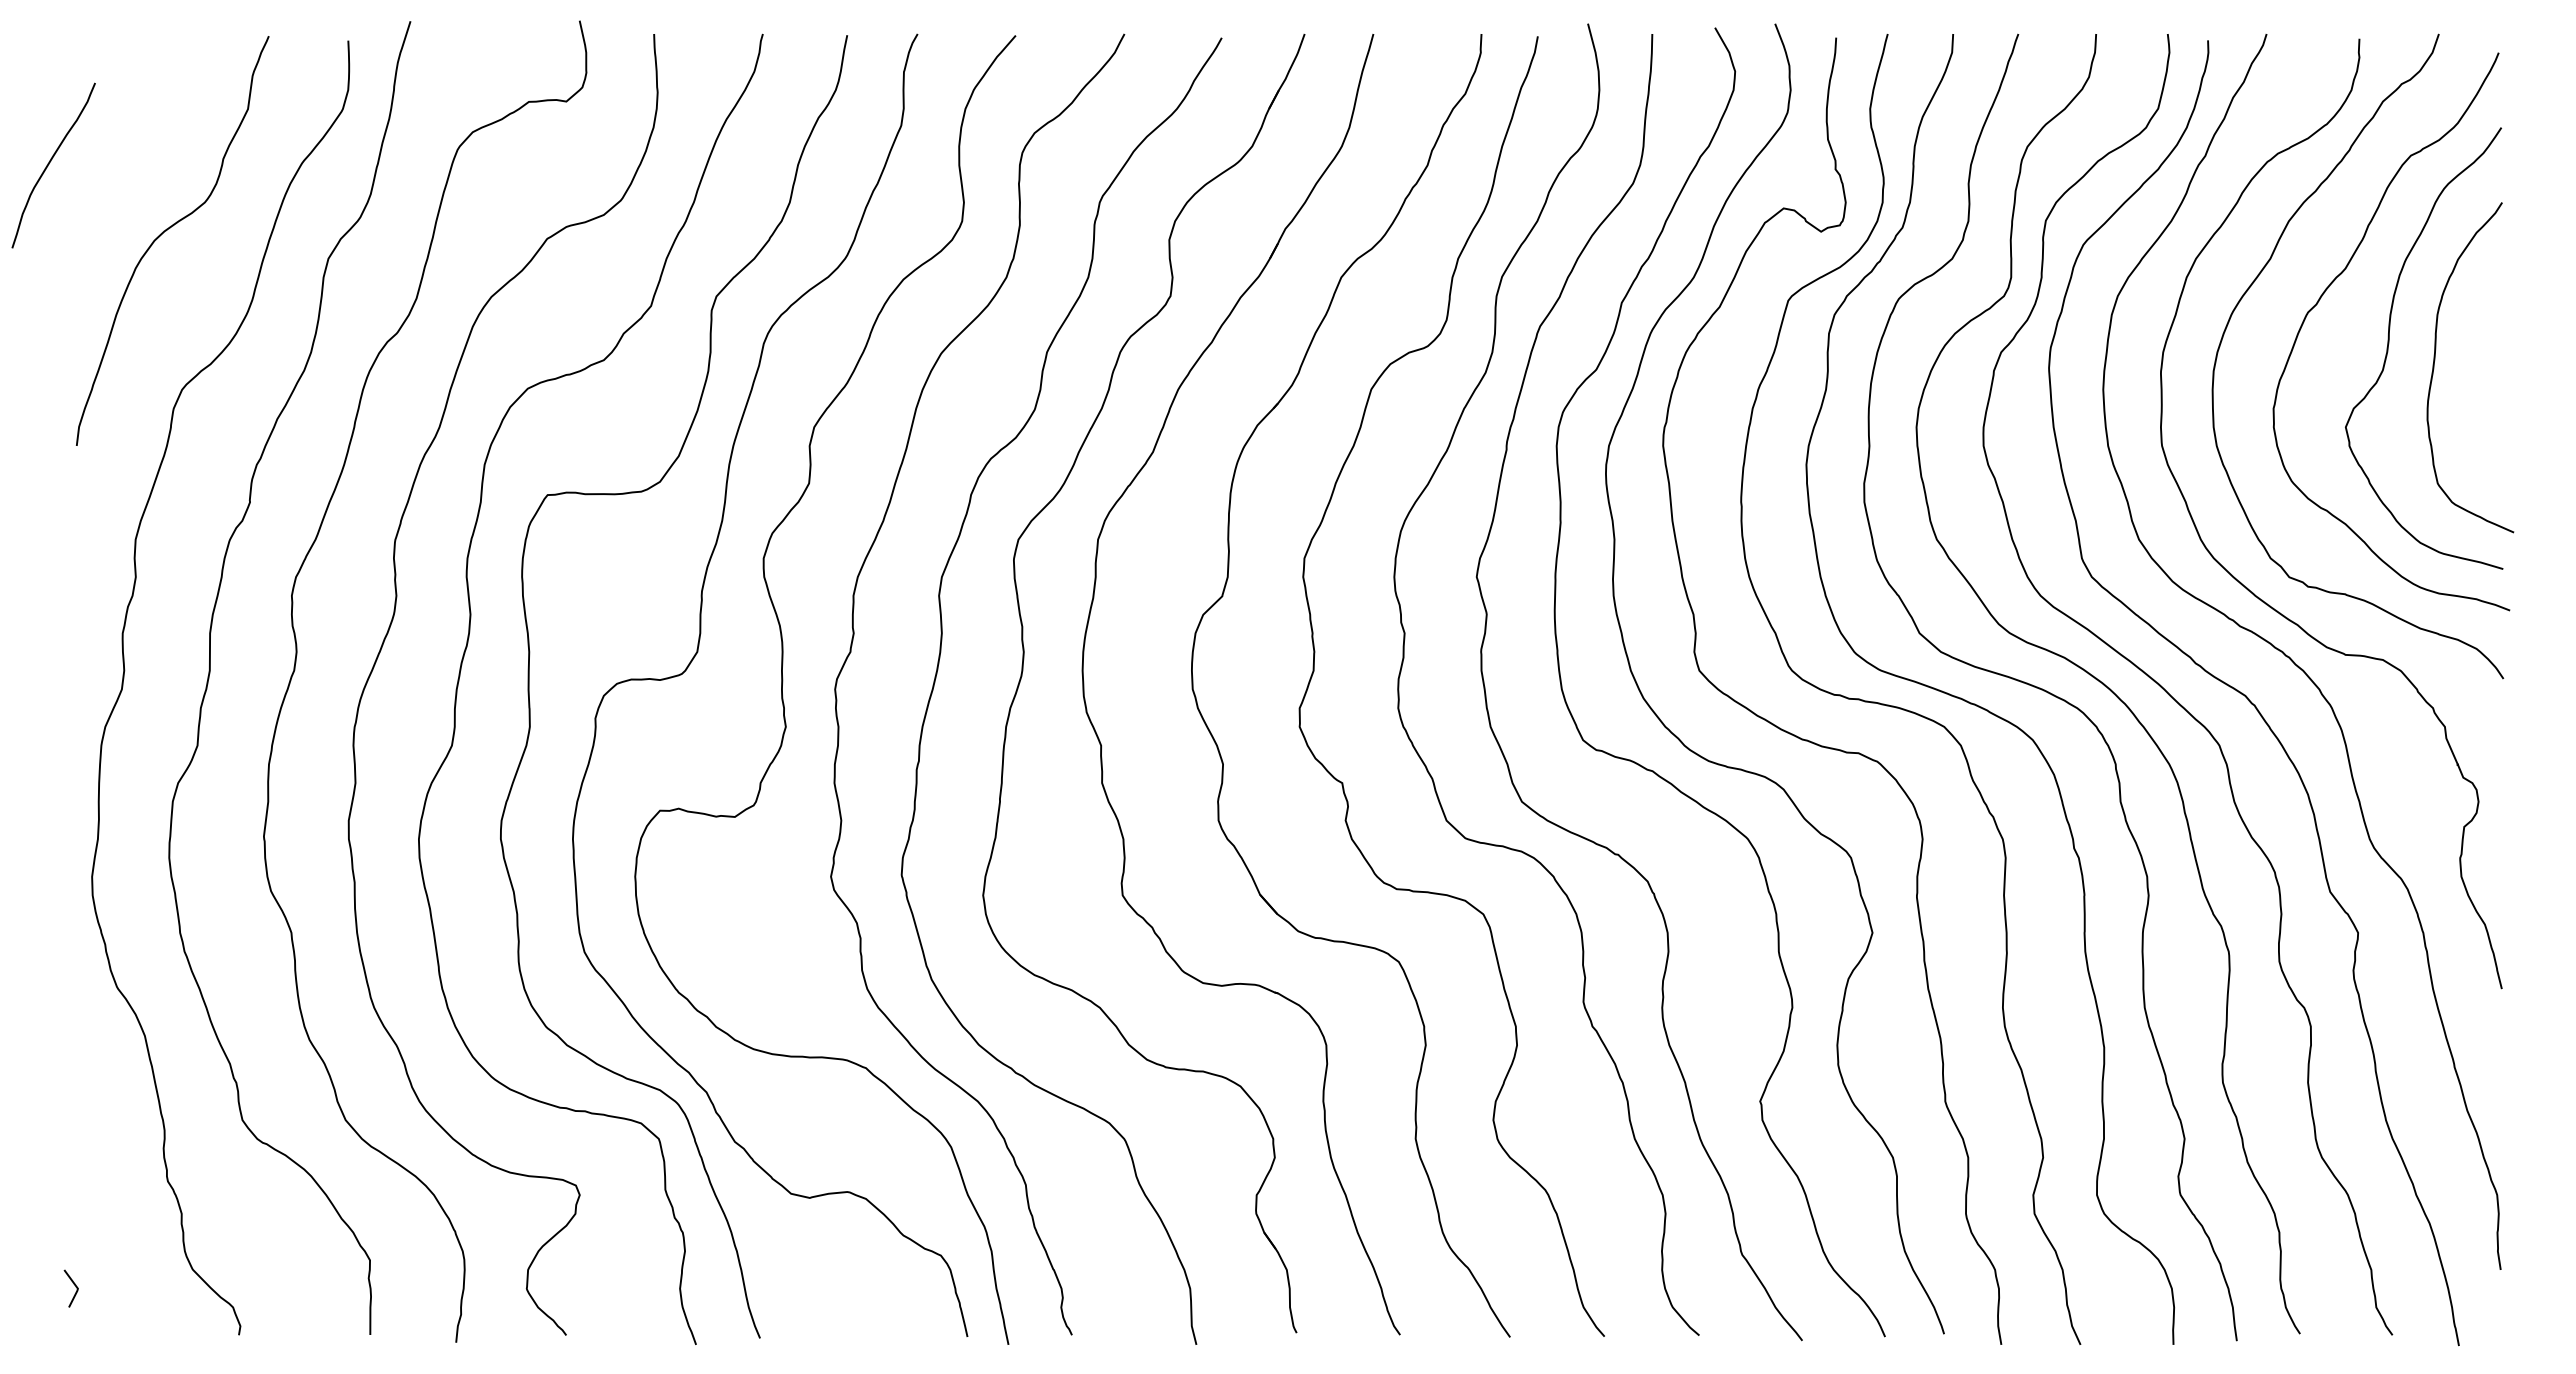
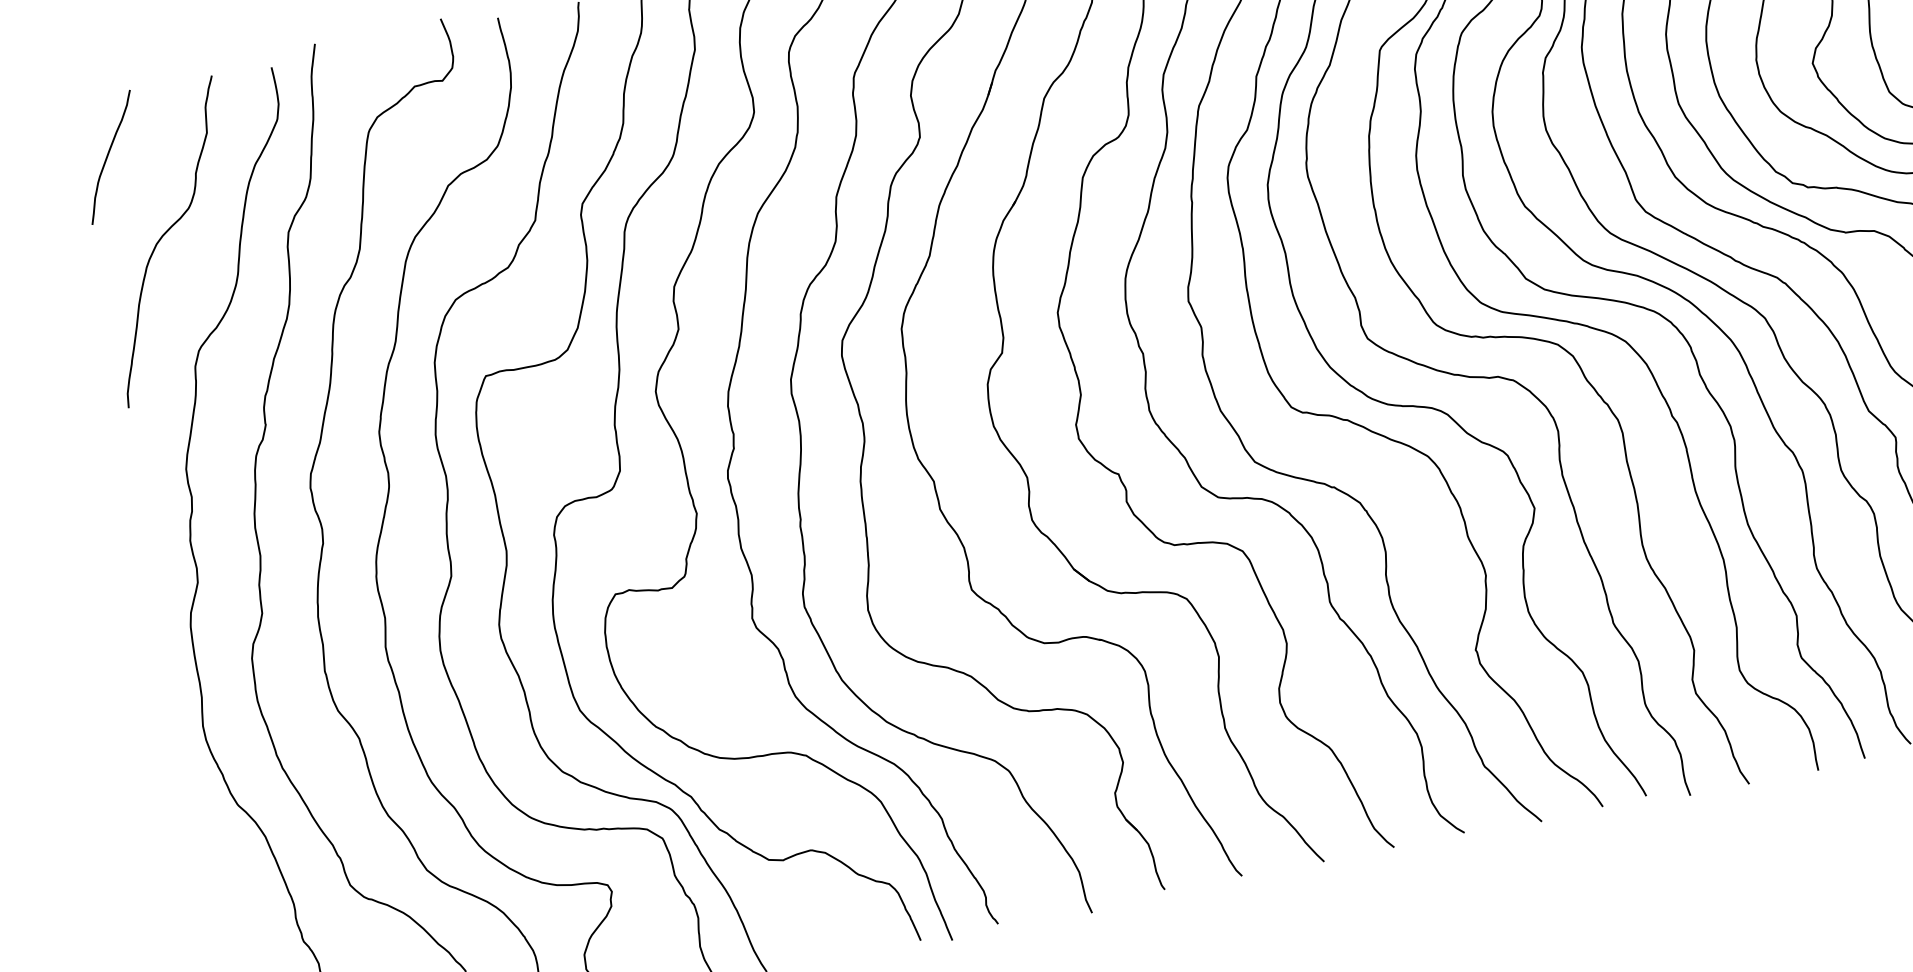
curve: (49, 164) -> (107, 157), moved

